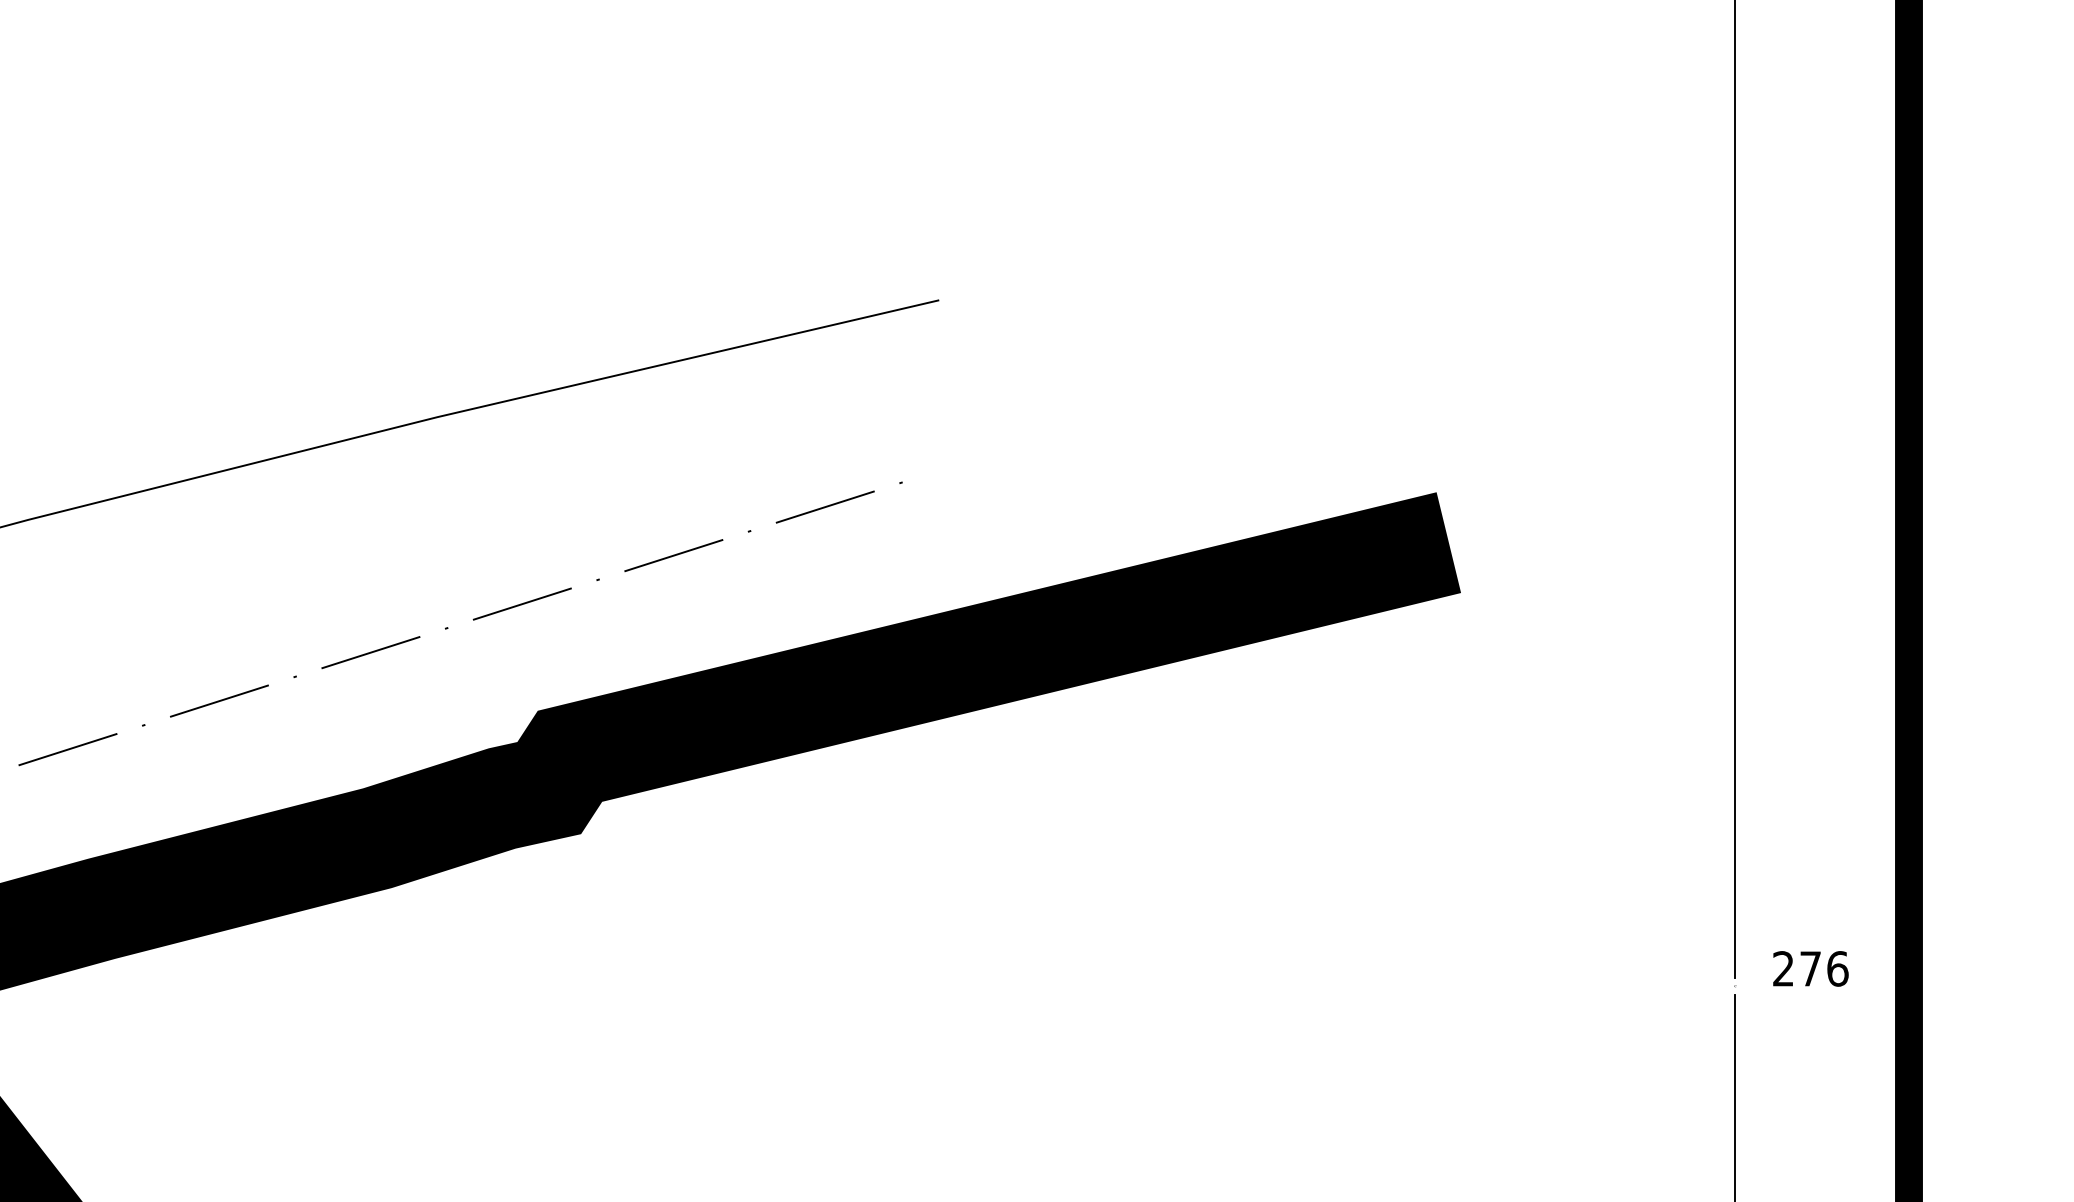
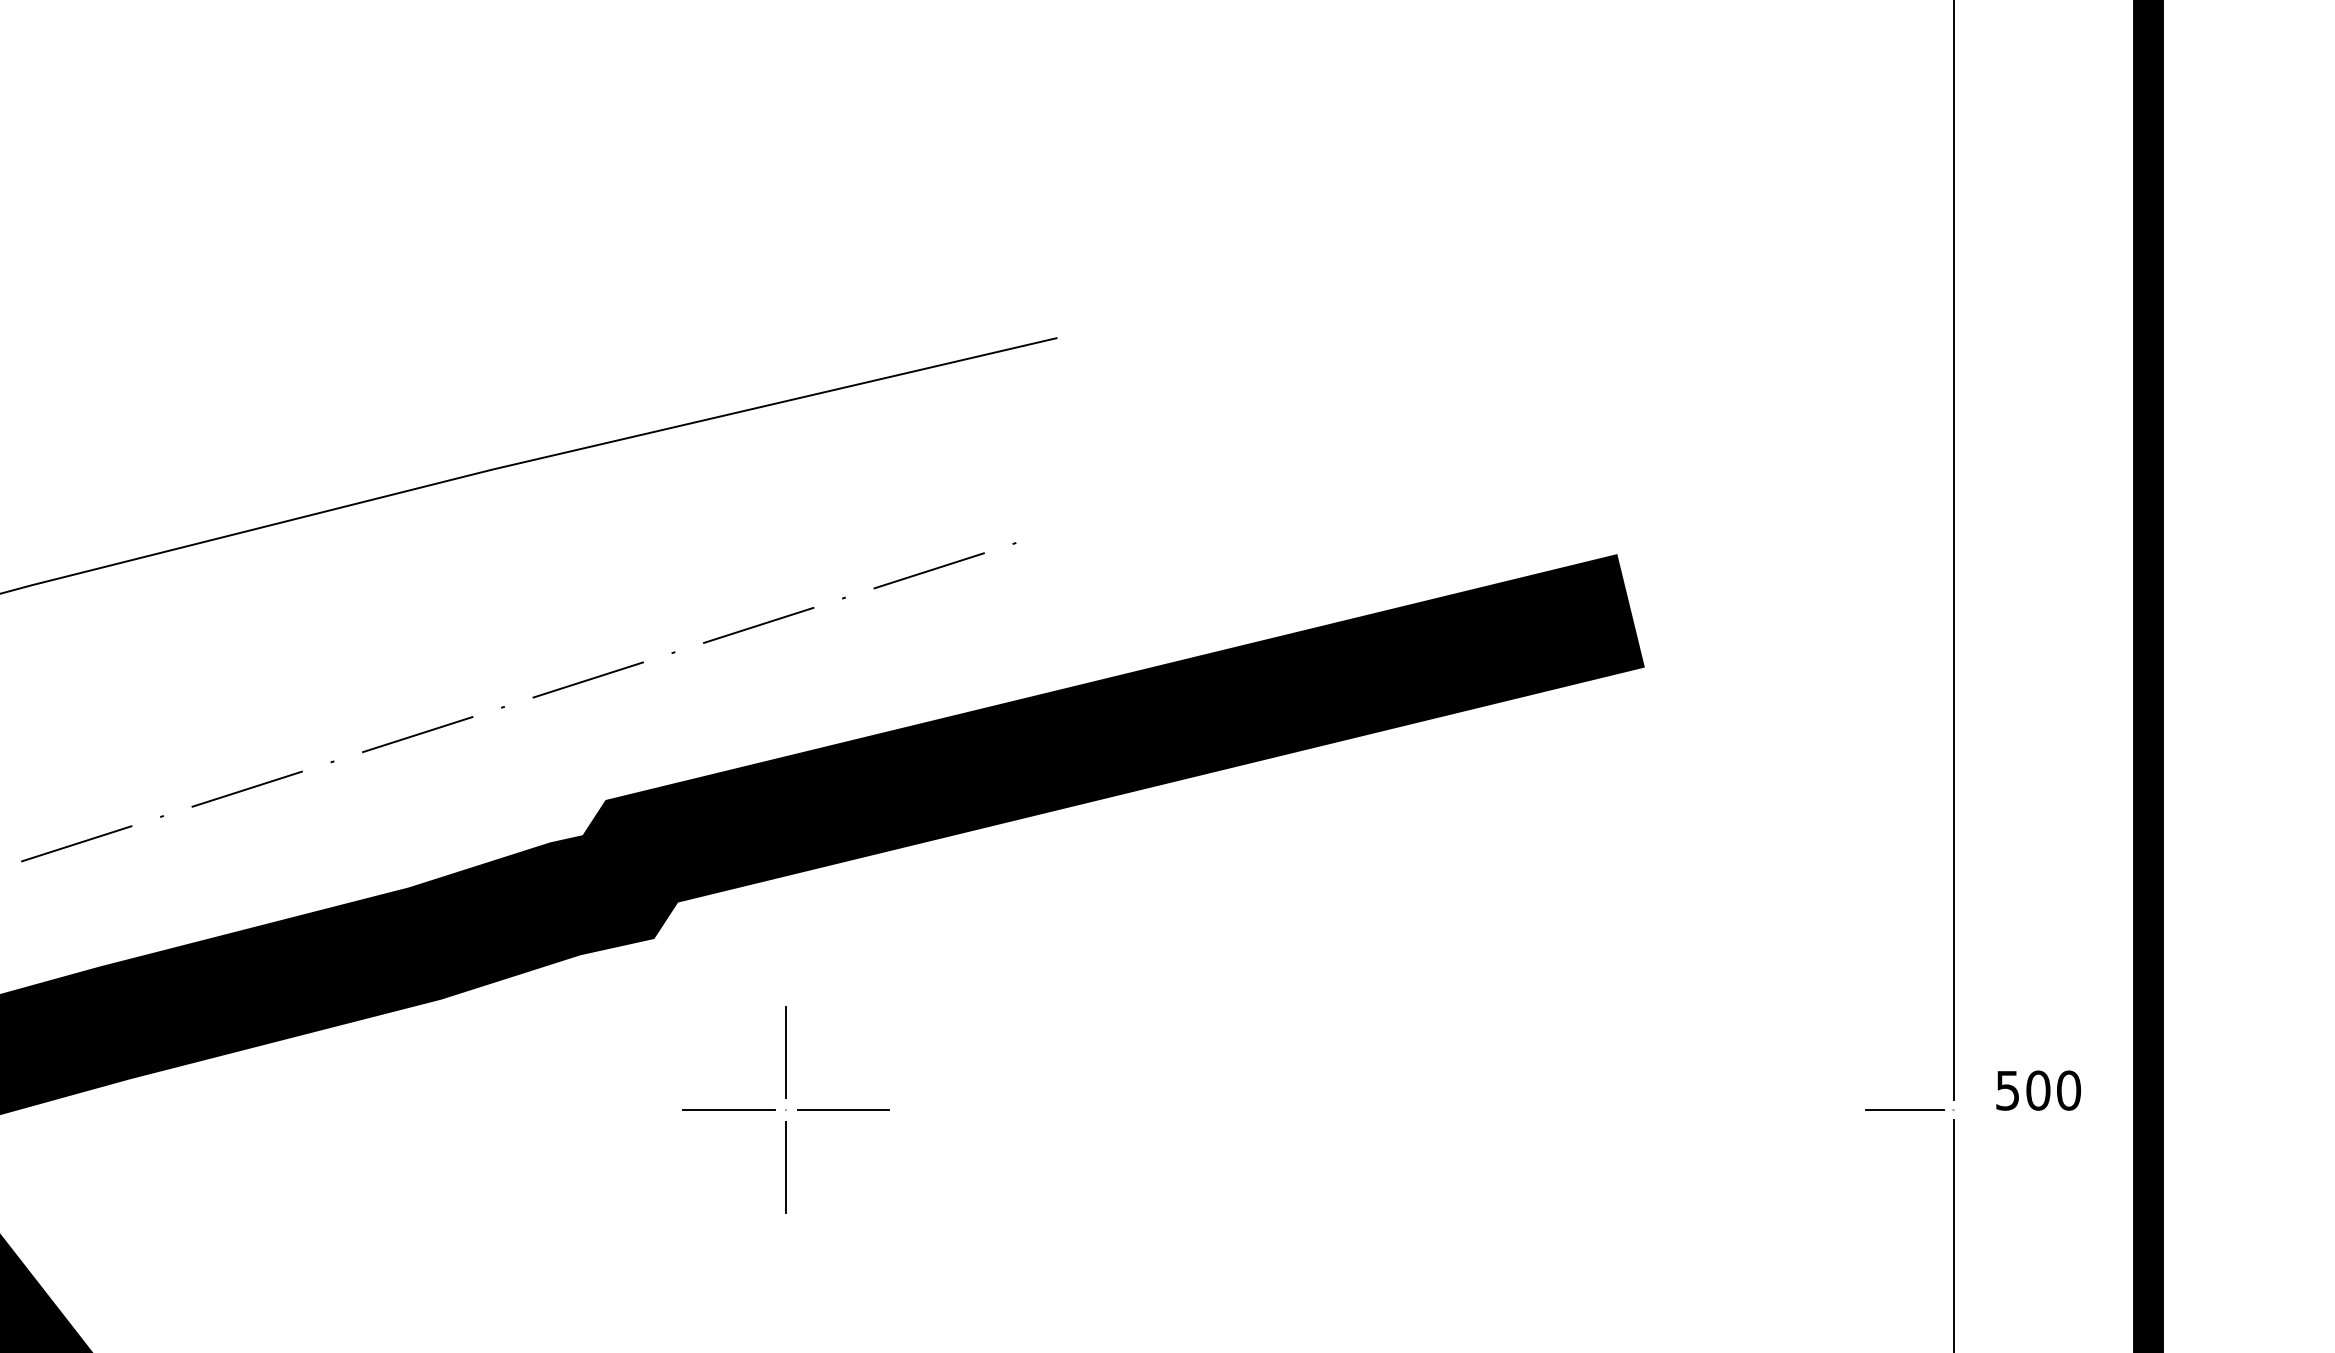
text: (1810, 968) -> (2038, 1090), 276 -> 500
part: (697, 985) -> (785, 1109), added
line: (1691, 985) -> (1904, 1109), added

